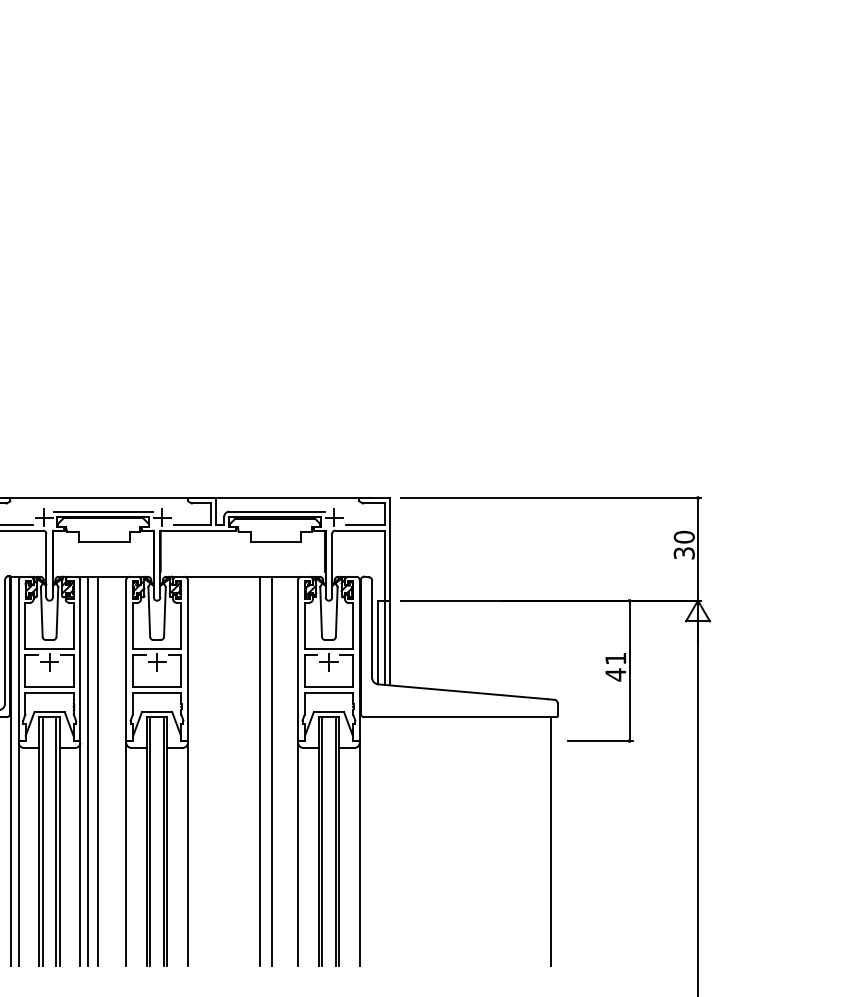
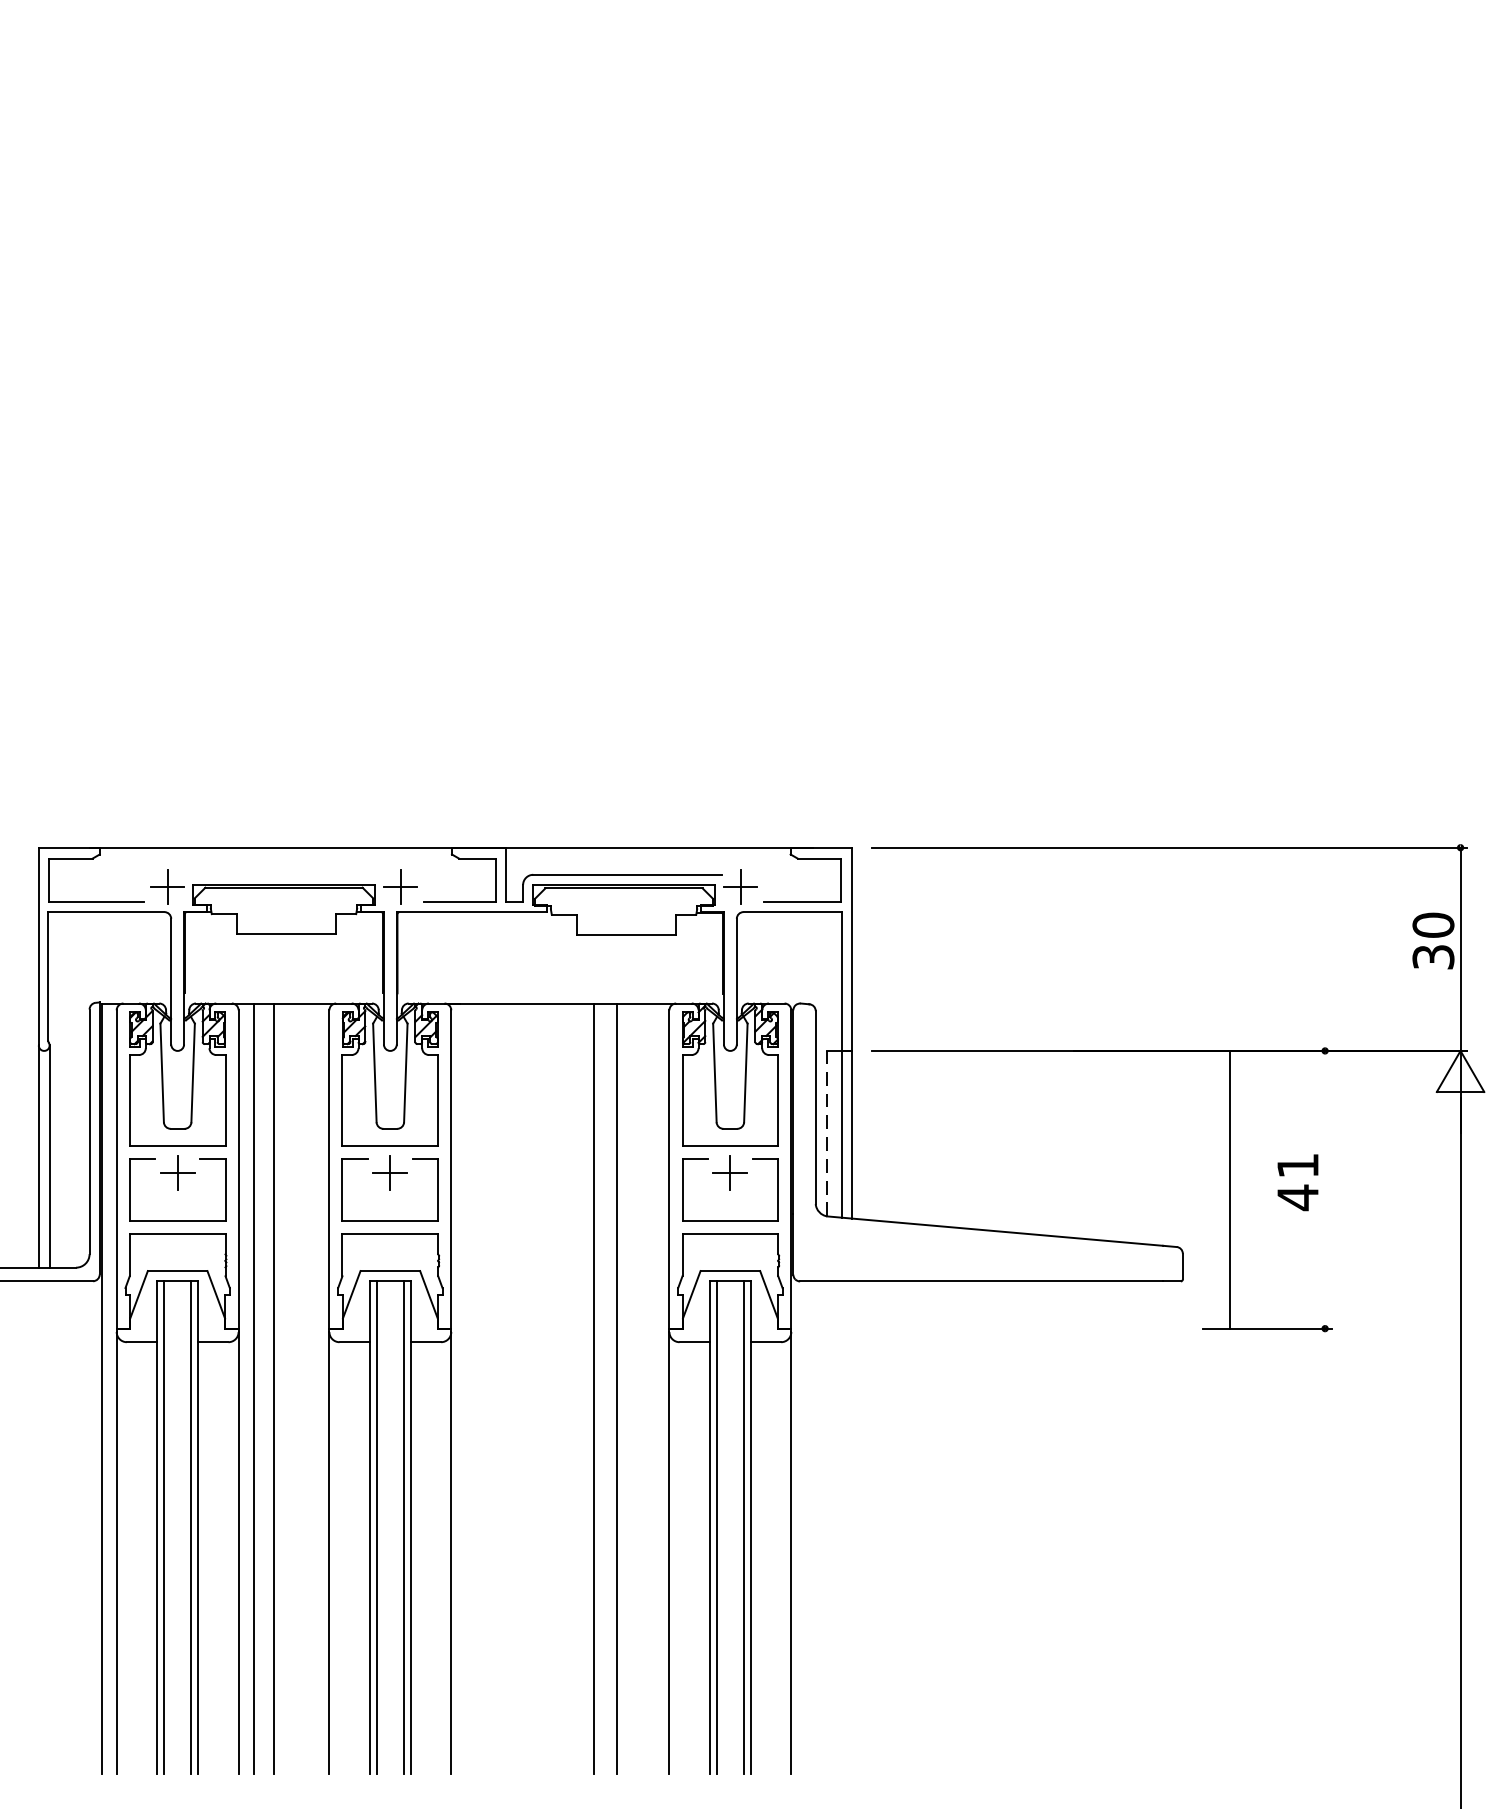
line: (103, 511) -> (284, 874), removed
line: (377, 642) -> (826, 1133), solid -> dashed
line: (629, 670) -> (1230, 1189), moved
line: (550, 841) -> (1168, 1527), removed

